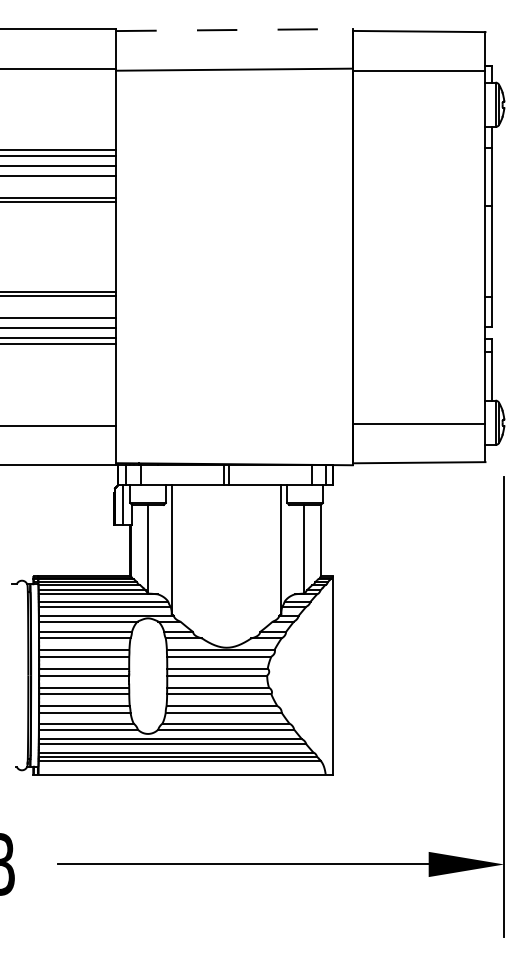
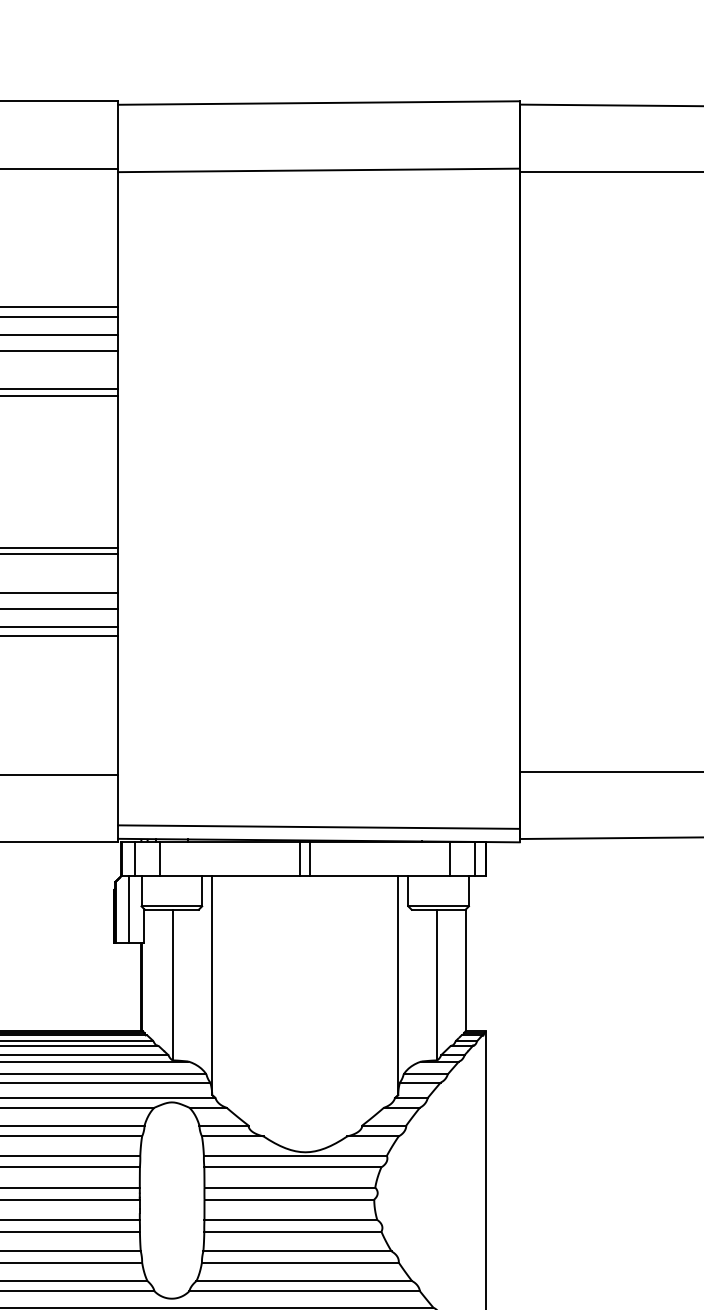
line: (235, 30) -> (320, 103), dashed -> solid
line: (234, 456) -> (318, 827), added

